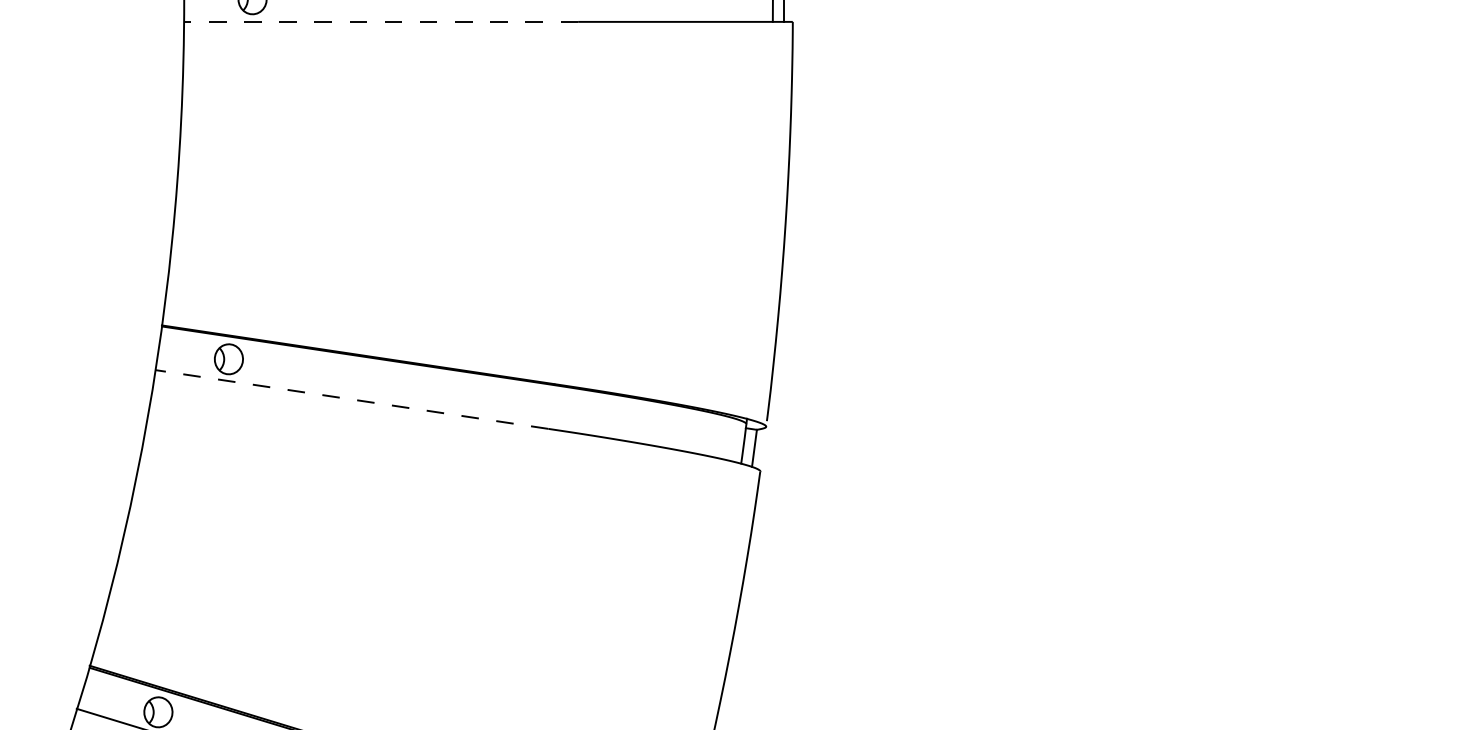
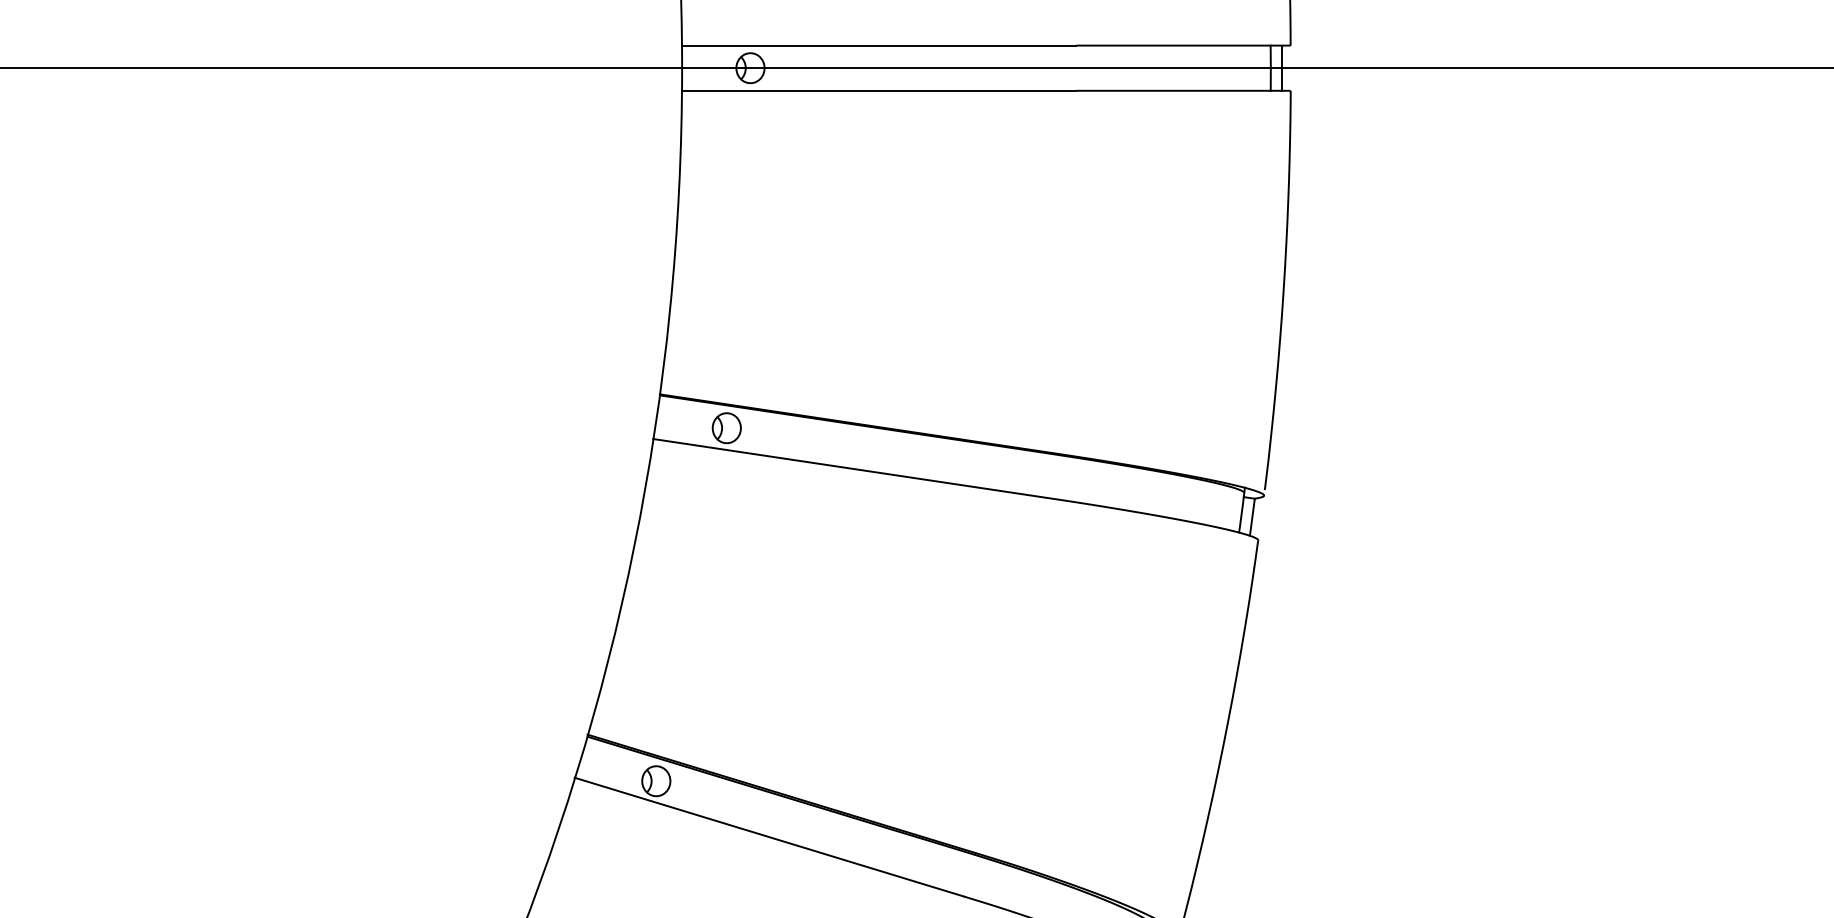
line: (380, 21) -> (878, 90), dashed -> solid
line: (351, 399) -> (849, 468), dashed -> solid

